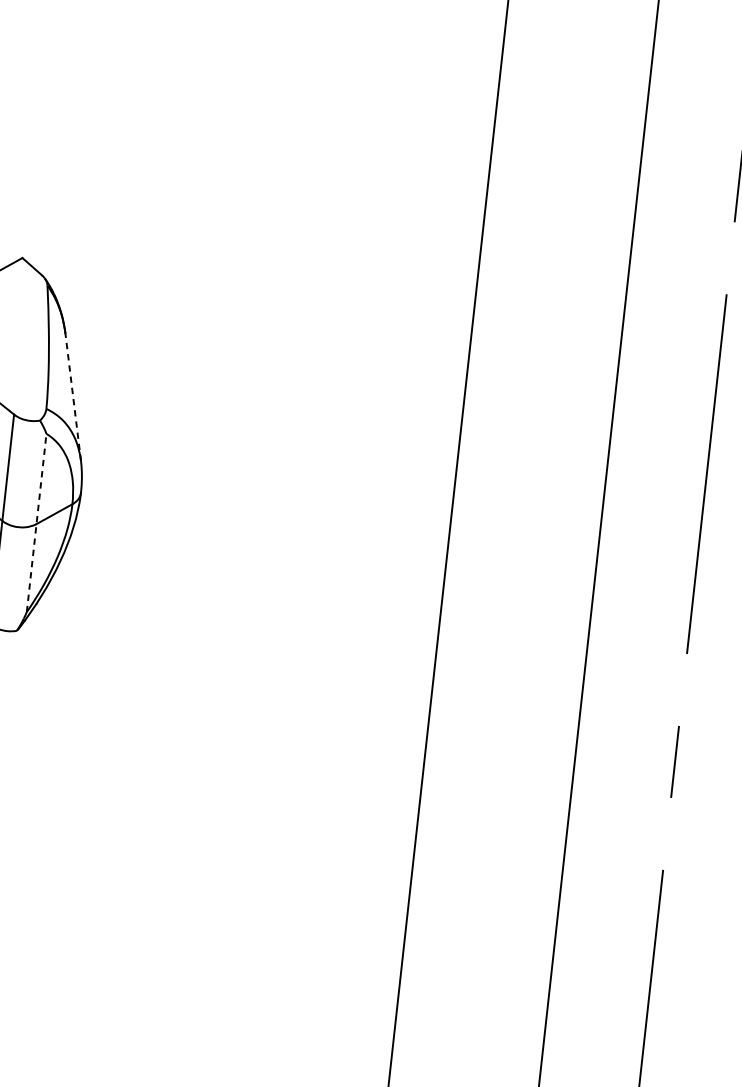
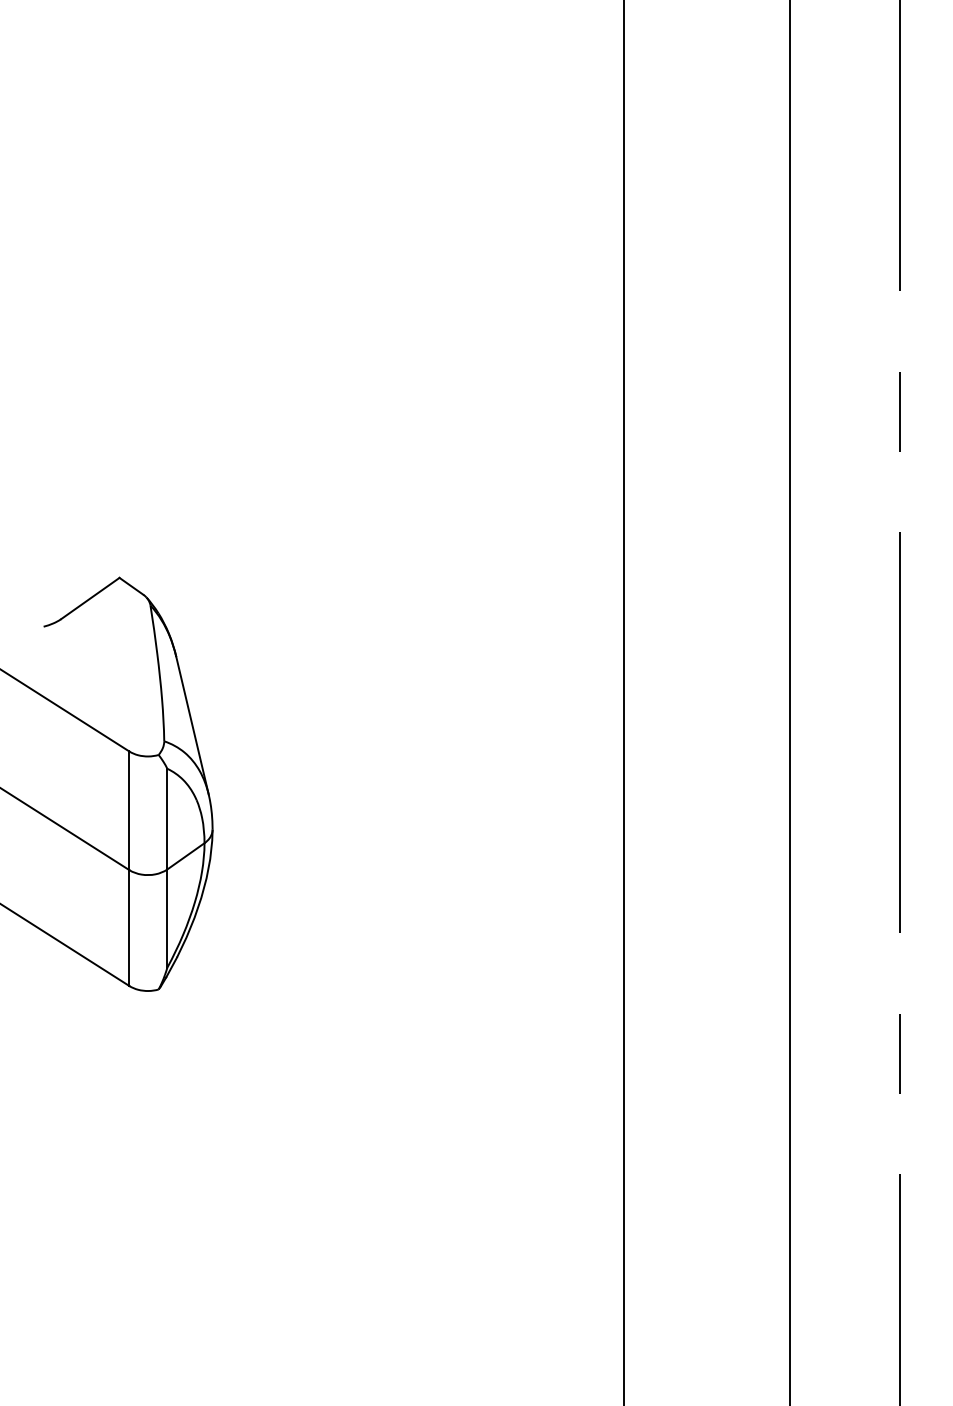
line: (73, 397) -> (192, 725), dashed -> solid
line: (36, 522) -> (167, 867), dashed -> solid

